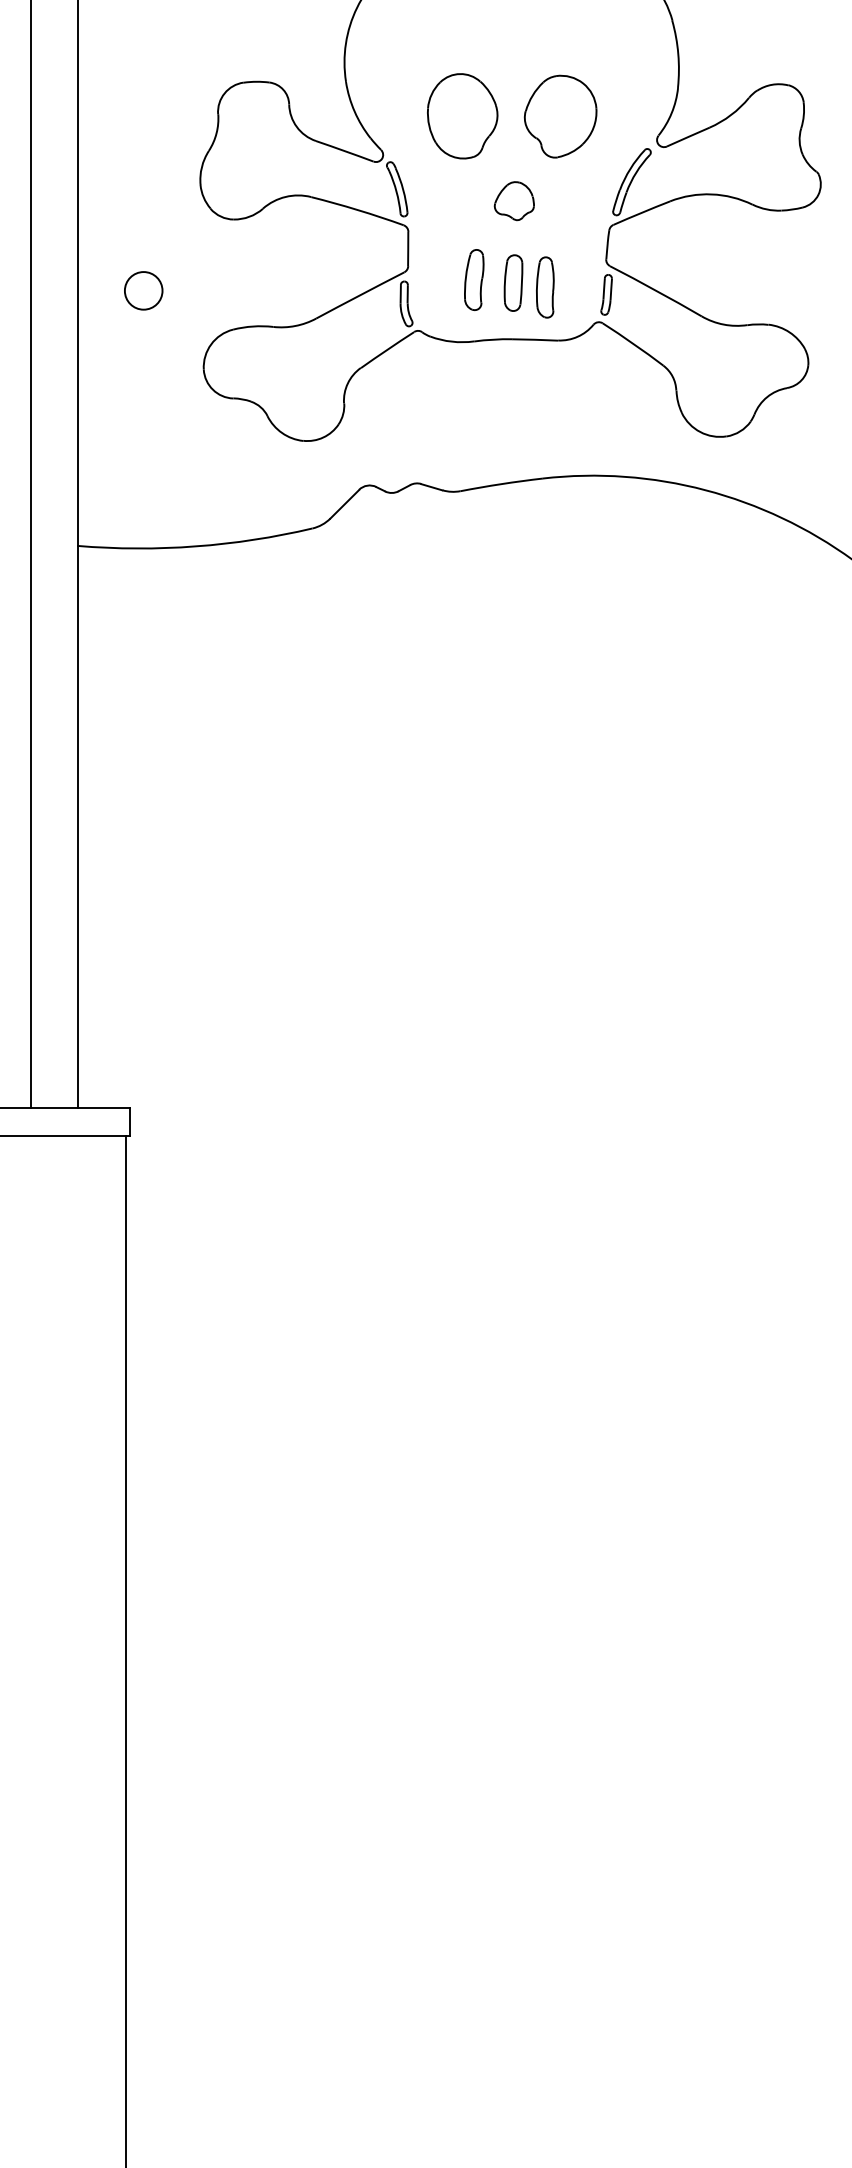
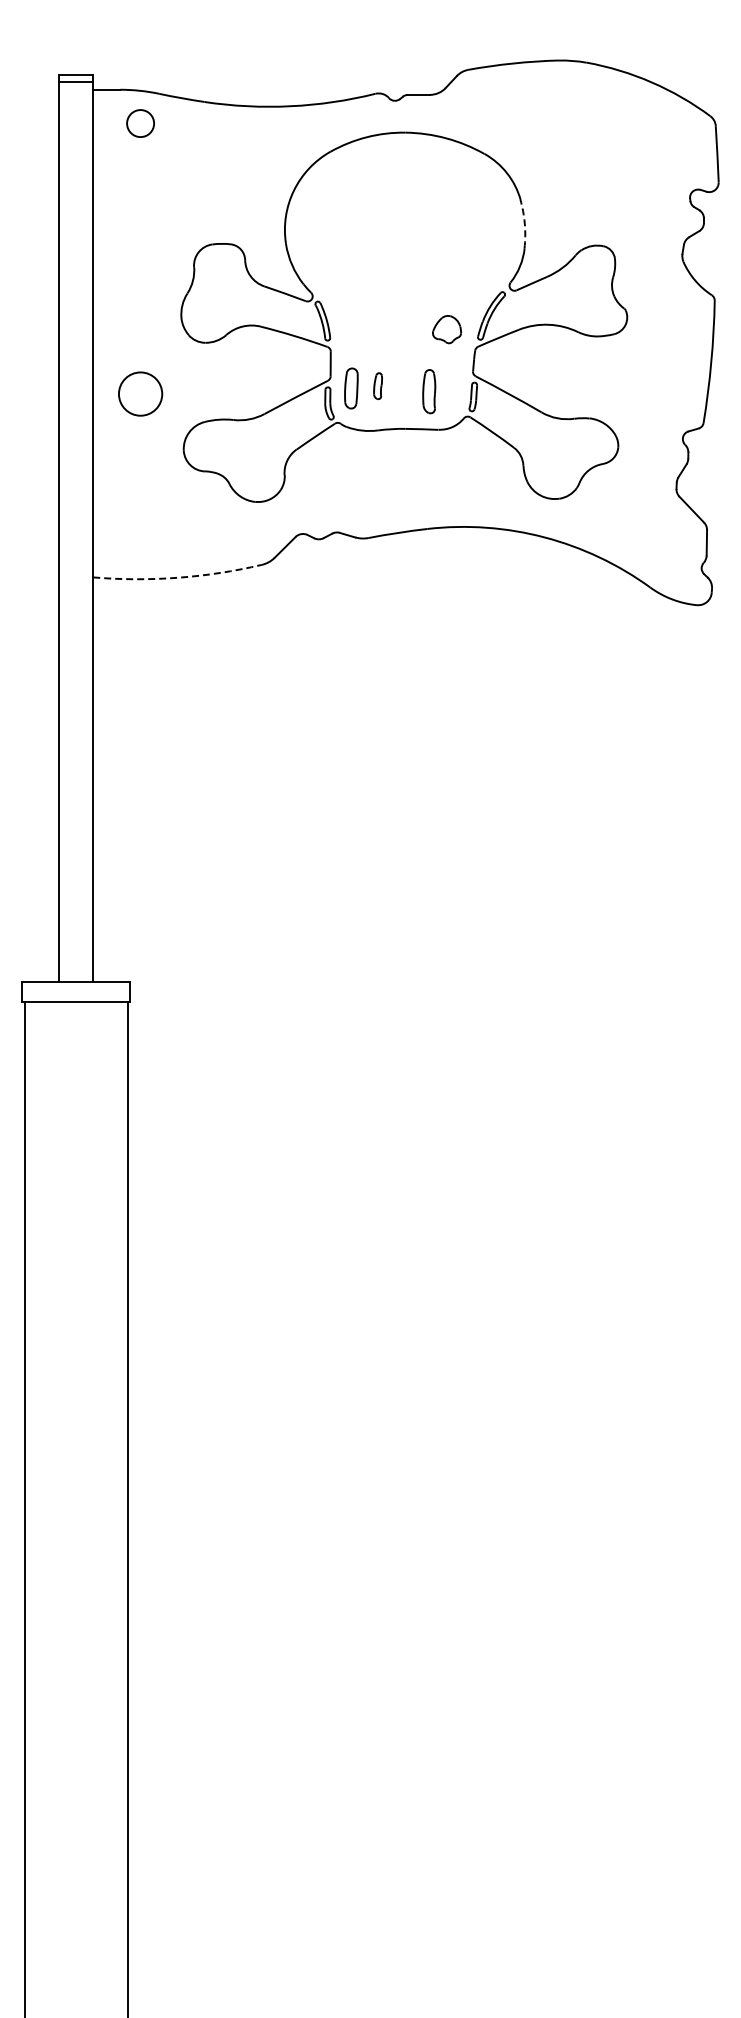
arc: (677, 53) -> (524, 223), solid -> dashed
part: (462, 116) -> (369, 268), removed
part: (559, 116) -> (439, 268), removed
part: (513, 200) -> (446, 329), moved
part: (473, 278) -> (377, 385), size x0.6
part: (513, 283) -> (351, 388), moved
circle: (143, 290) -> (140, 393), size x1.6
arc: (196, 546) -> (178, 577), solid -> dashed

